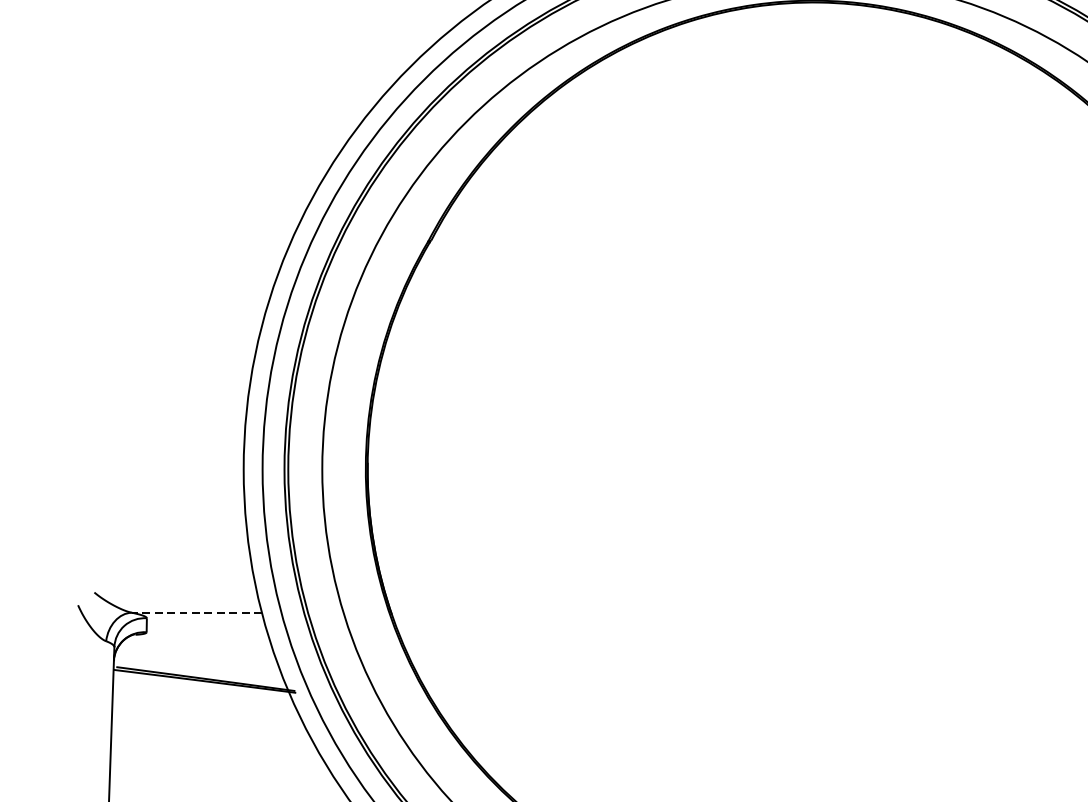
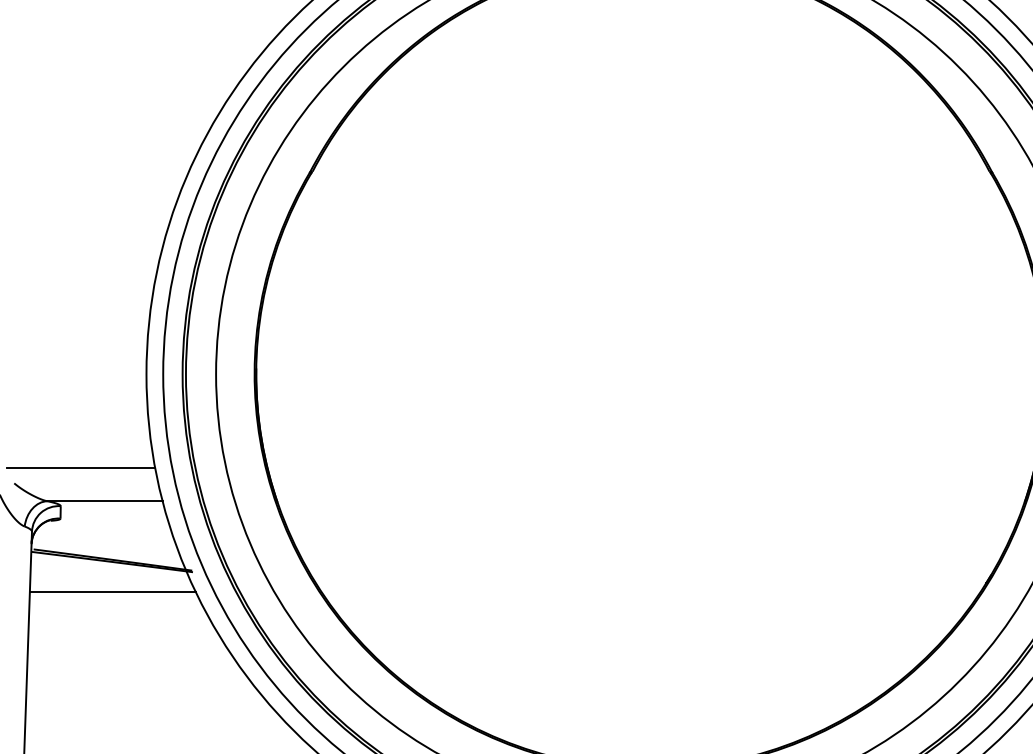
line: (169, 575) -> (80, 468), added
line: (197, 613) -> (105, 501), dashed -> solid
line: (205, 714) -> (112, 591), added

